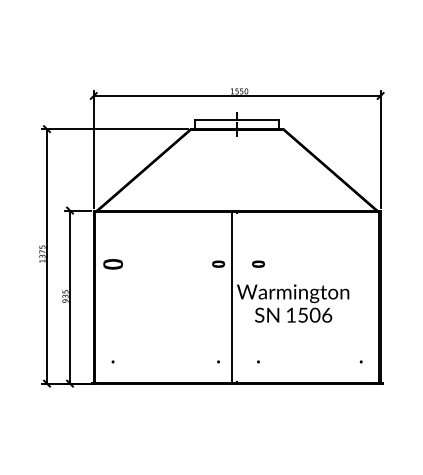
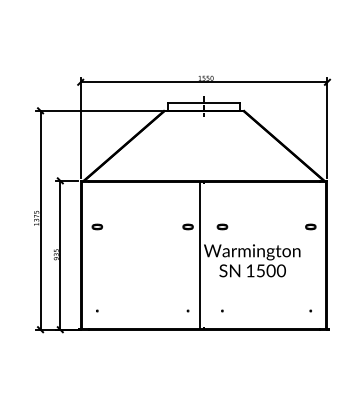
part: (112, 263) -> (96, 226), size x0.62
part: (360, 263) -> (310, 226), added
text: (326, 314) -> (280, 270), 1506 -> 1500

